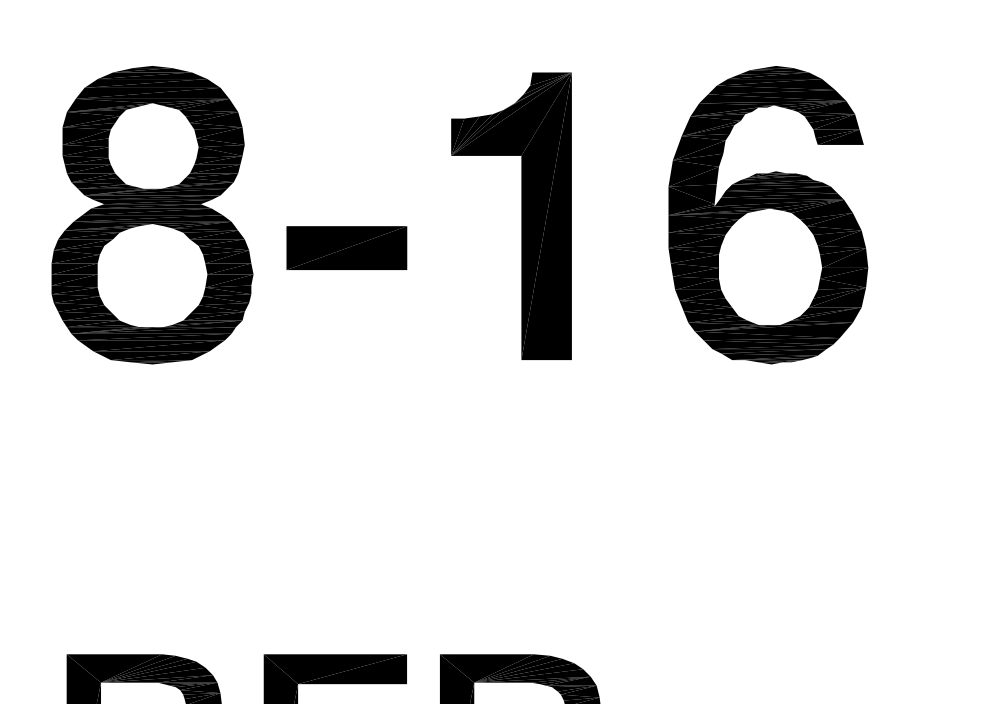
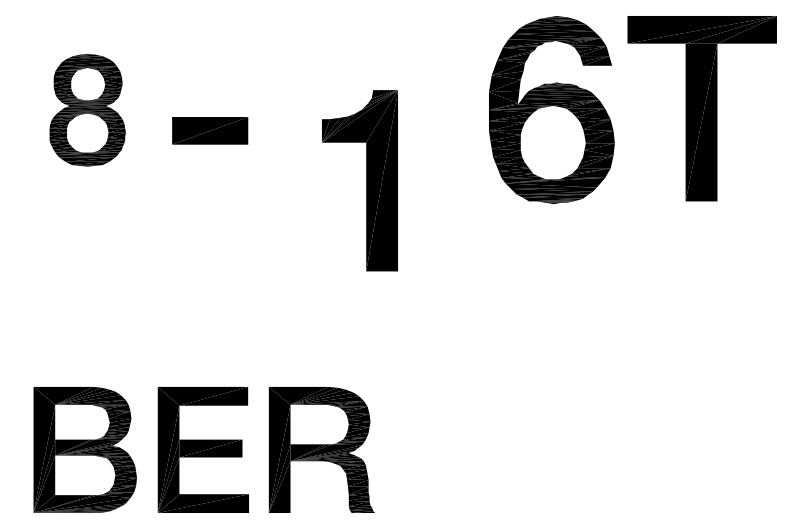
part: (767, 214) -> (551, 109), moved
part: (152, 215) -> (87, 110), size x0.6
part: (521, 215) -> (366, 180), moved

